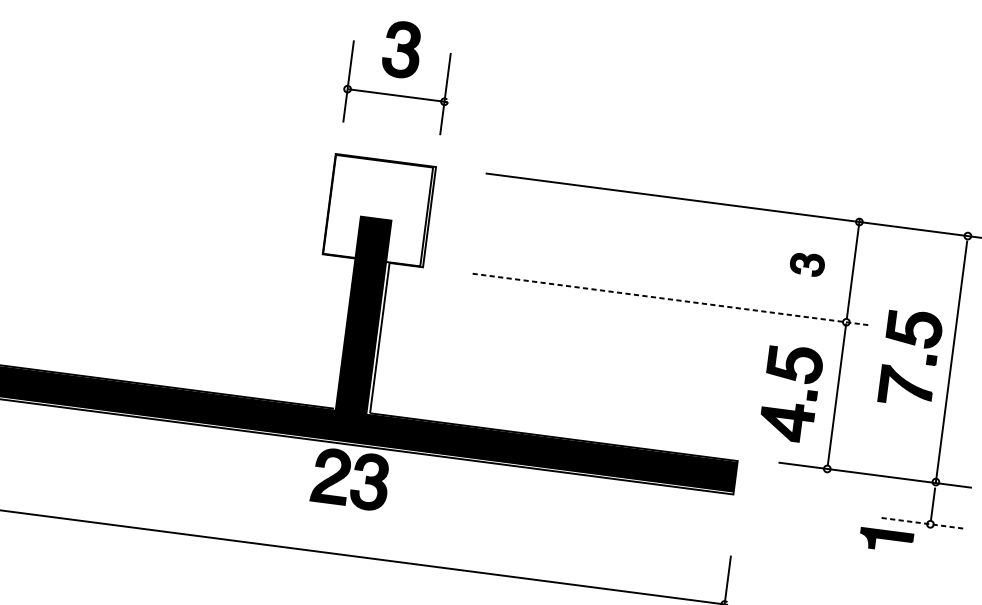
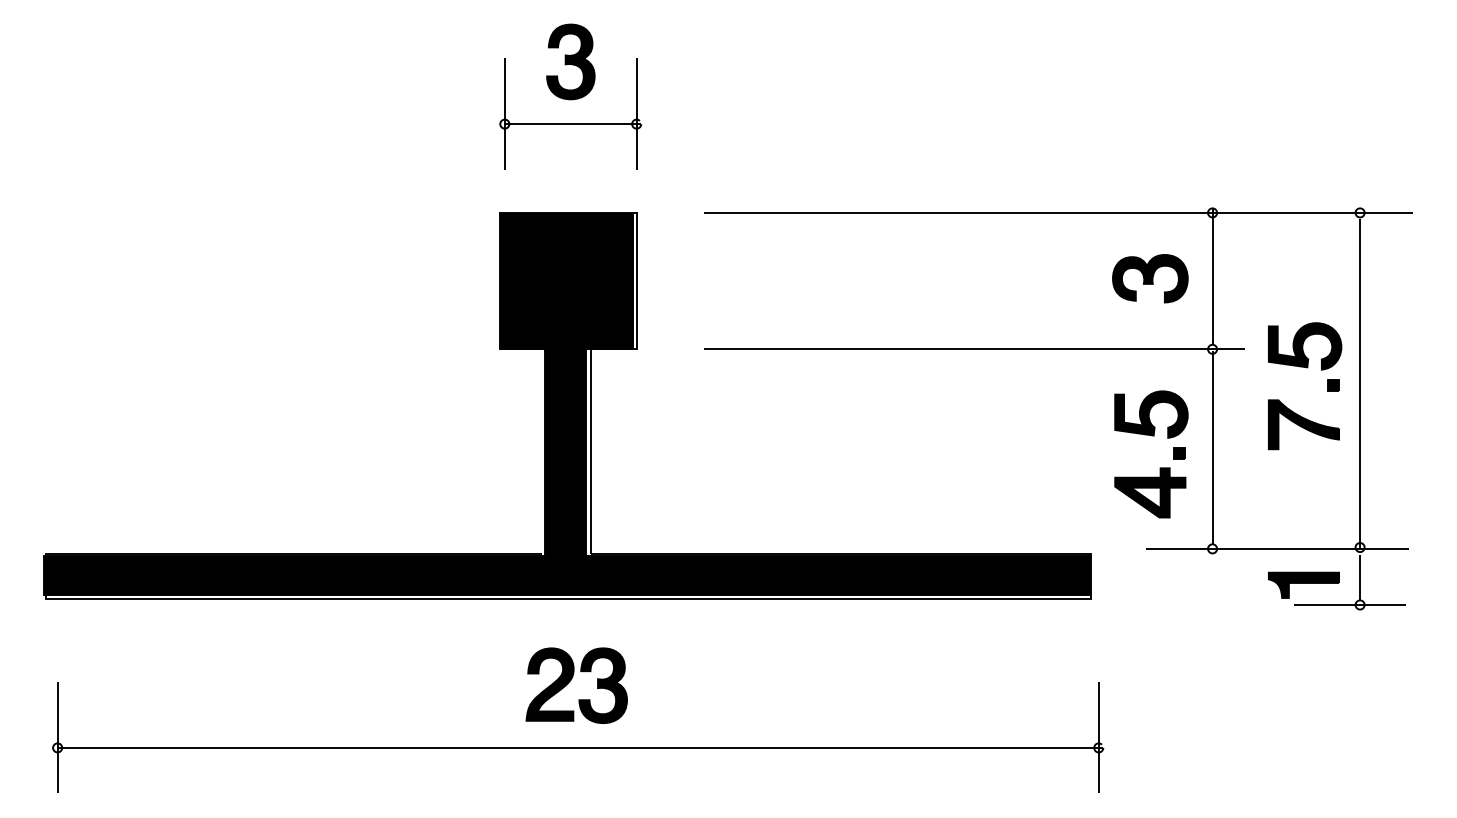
fill: (377, 210) -> (566, 281), added
part: (807, 264) -> (1150, 278), size x1.67
line: (672, 299) -> (975, 349), dashed -> solid
part: (347, 475) -> (571, 680), moved
line: (922, 522) -> (1349, 604), dashed -> solid
part: (886, 539) -> (1303, 584), moved

